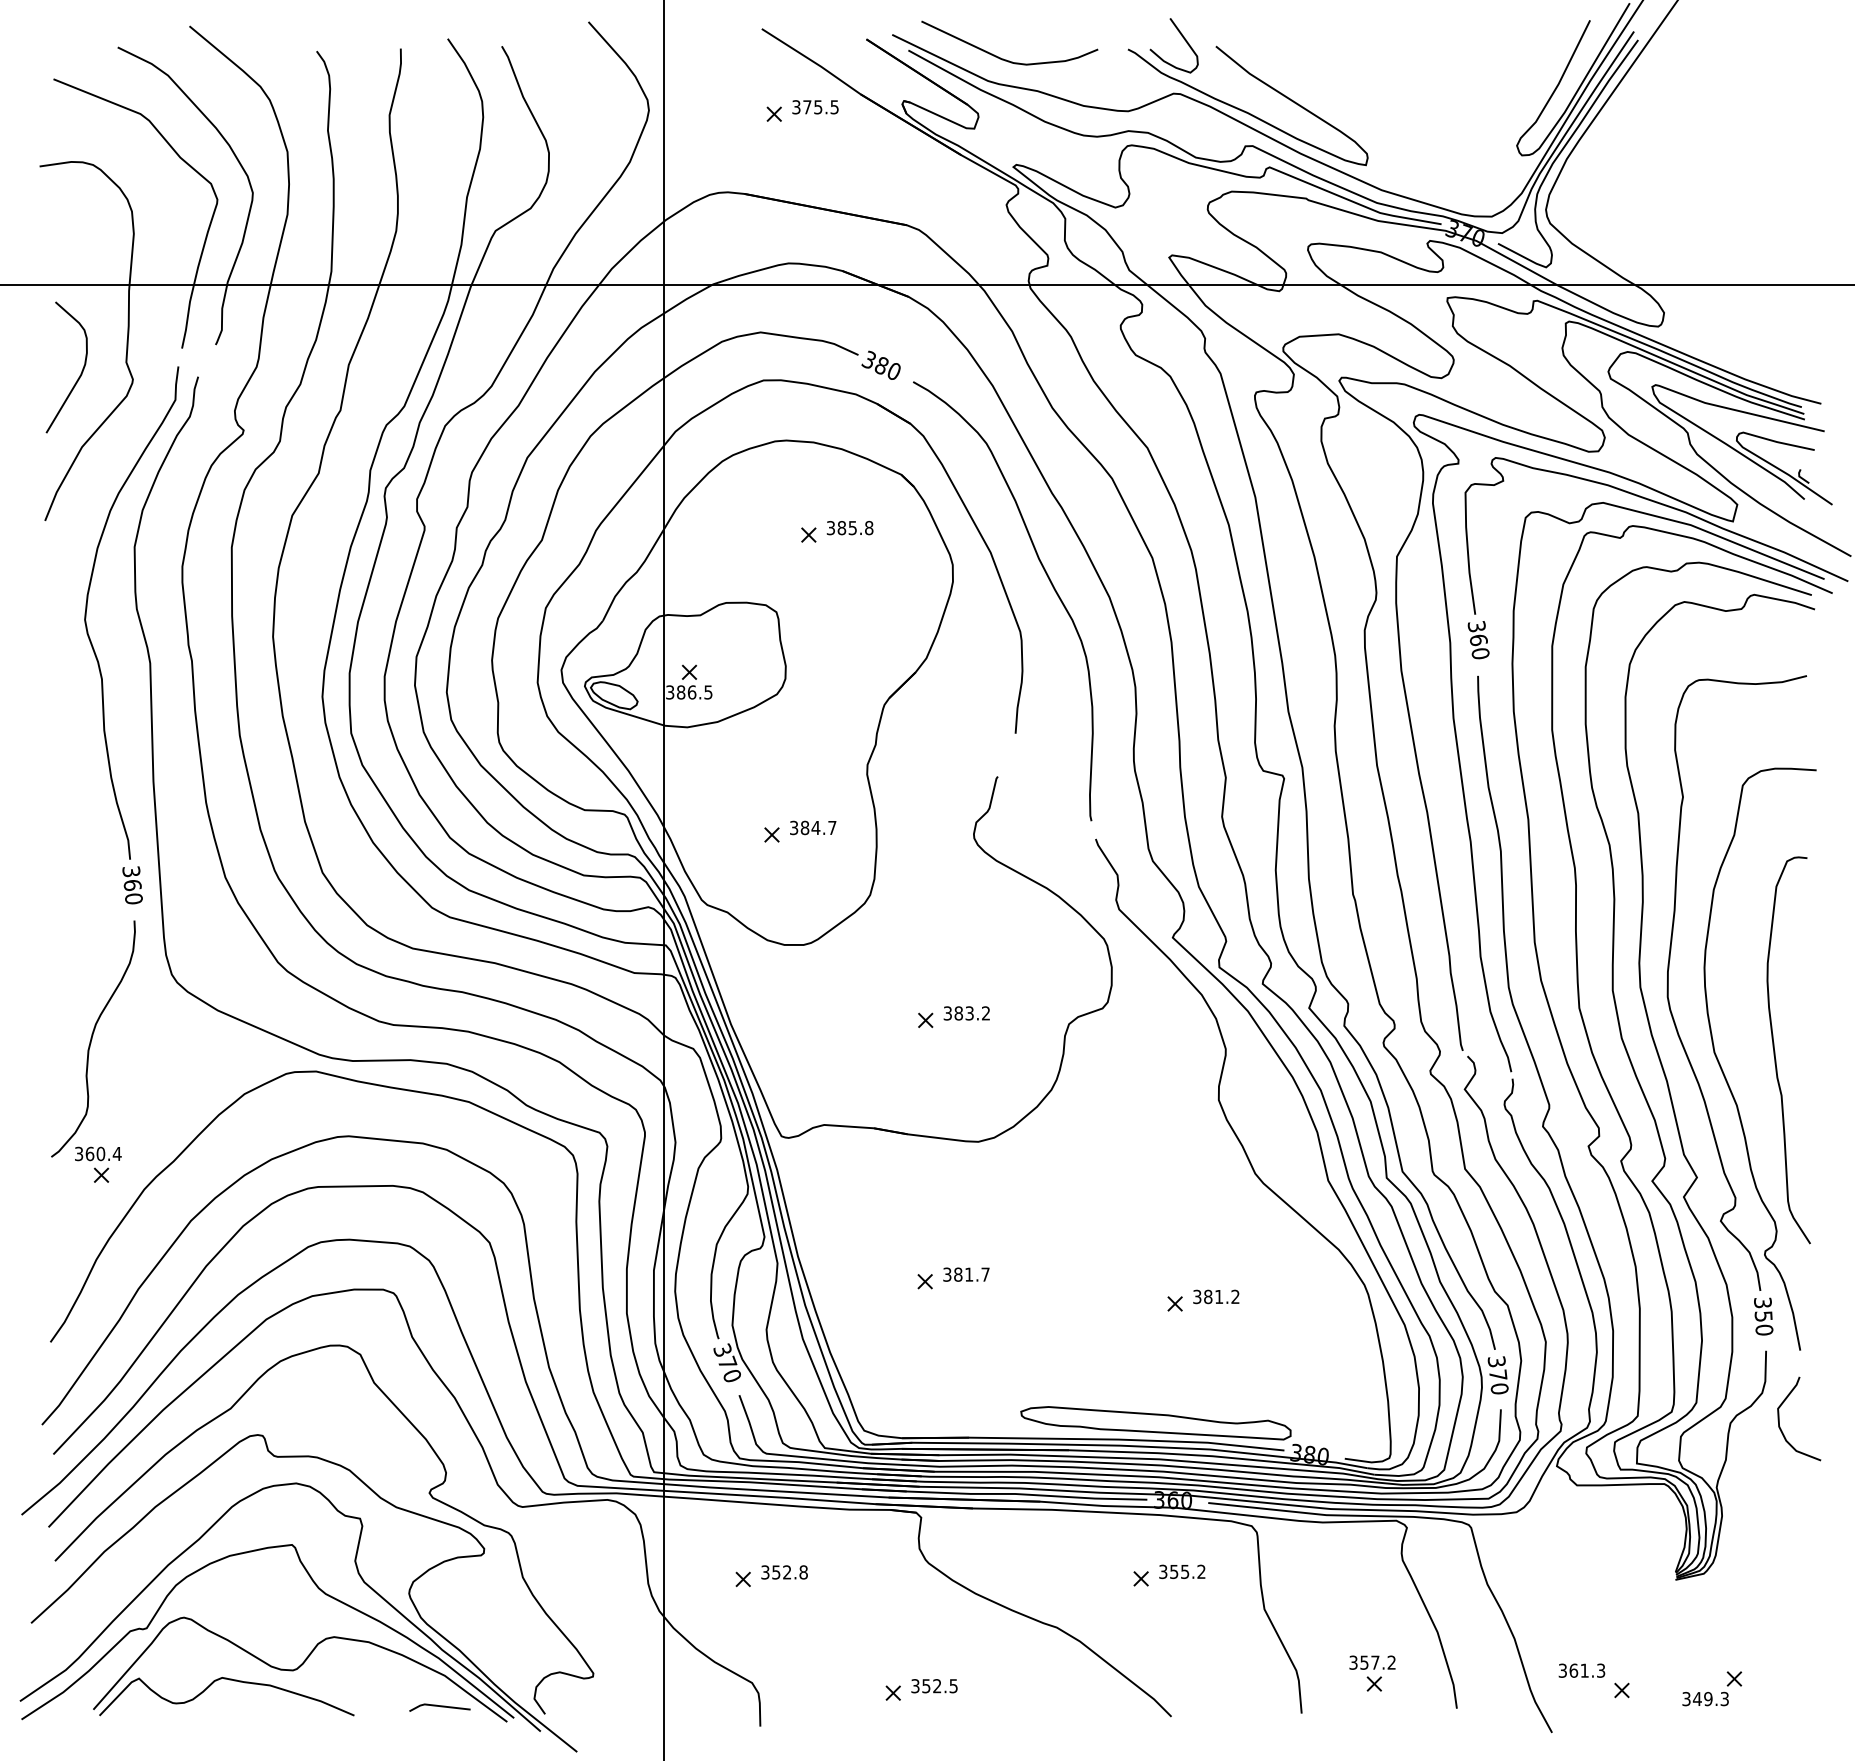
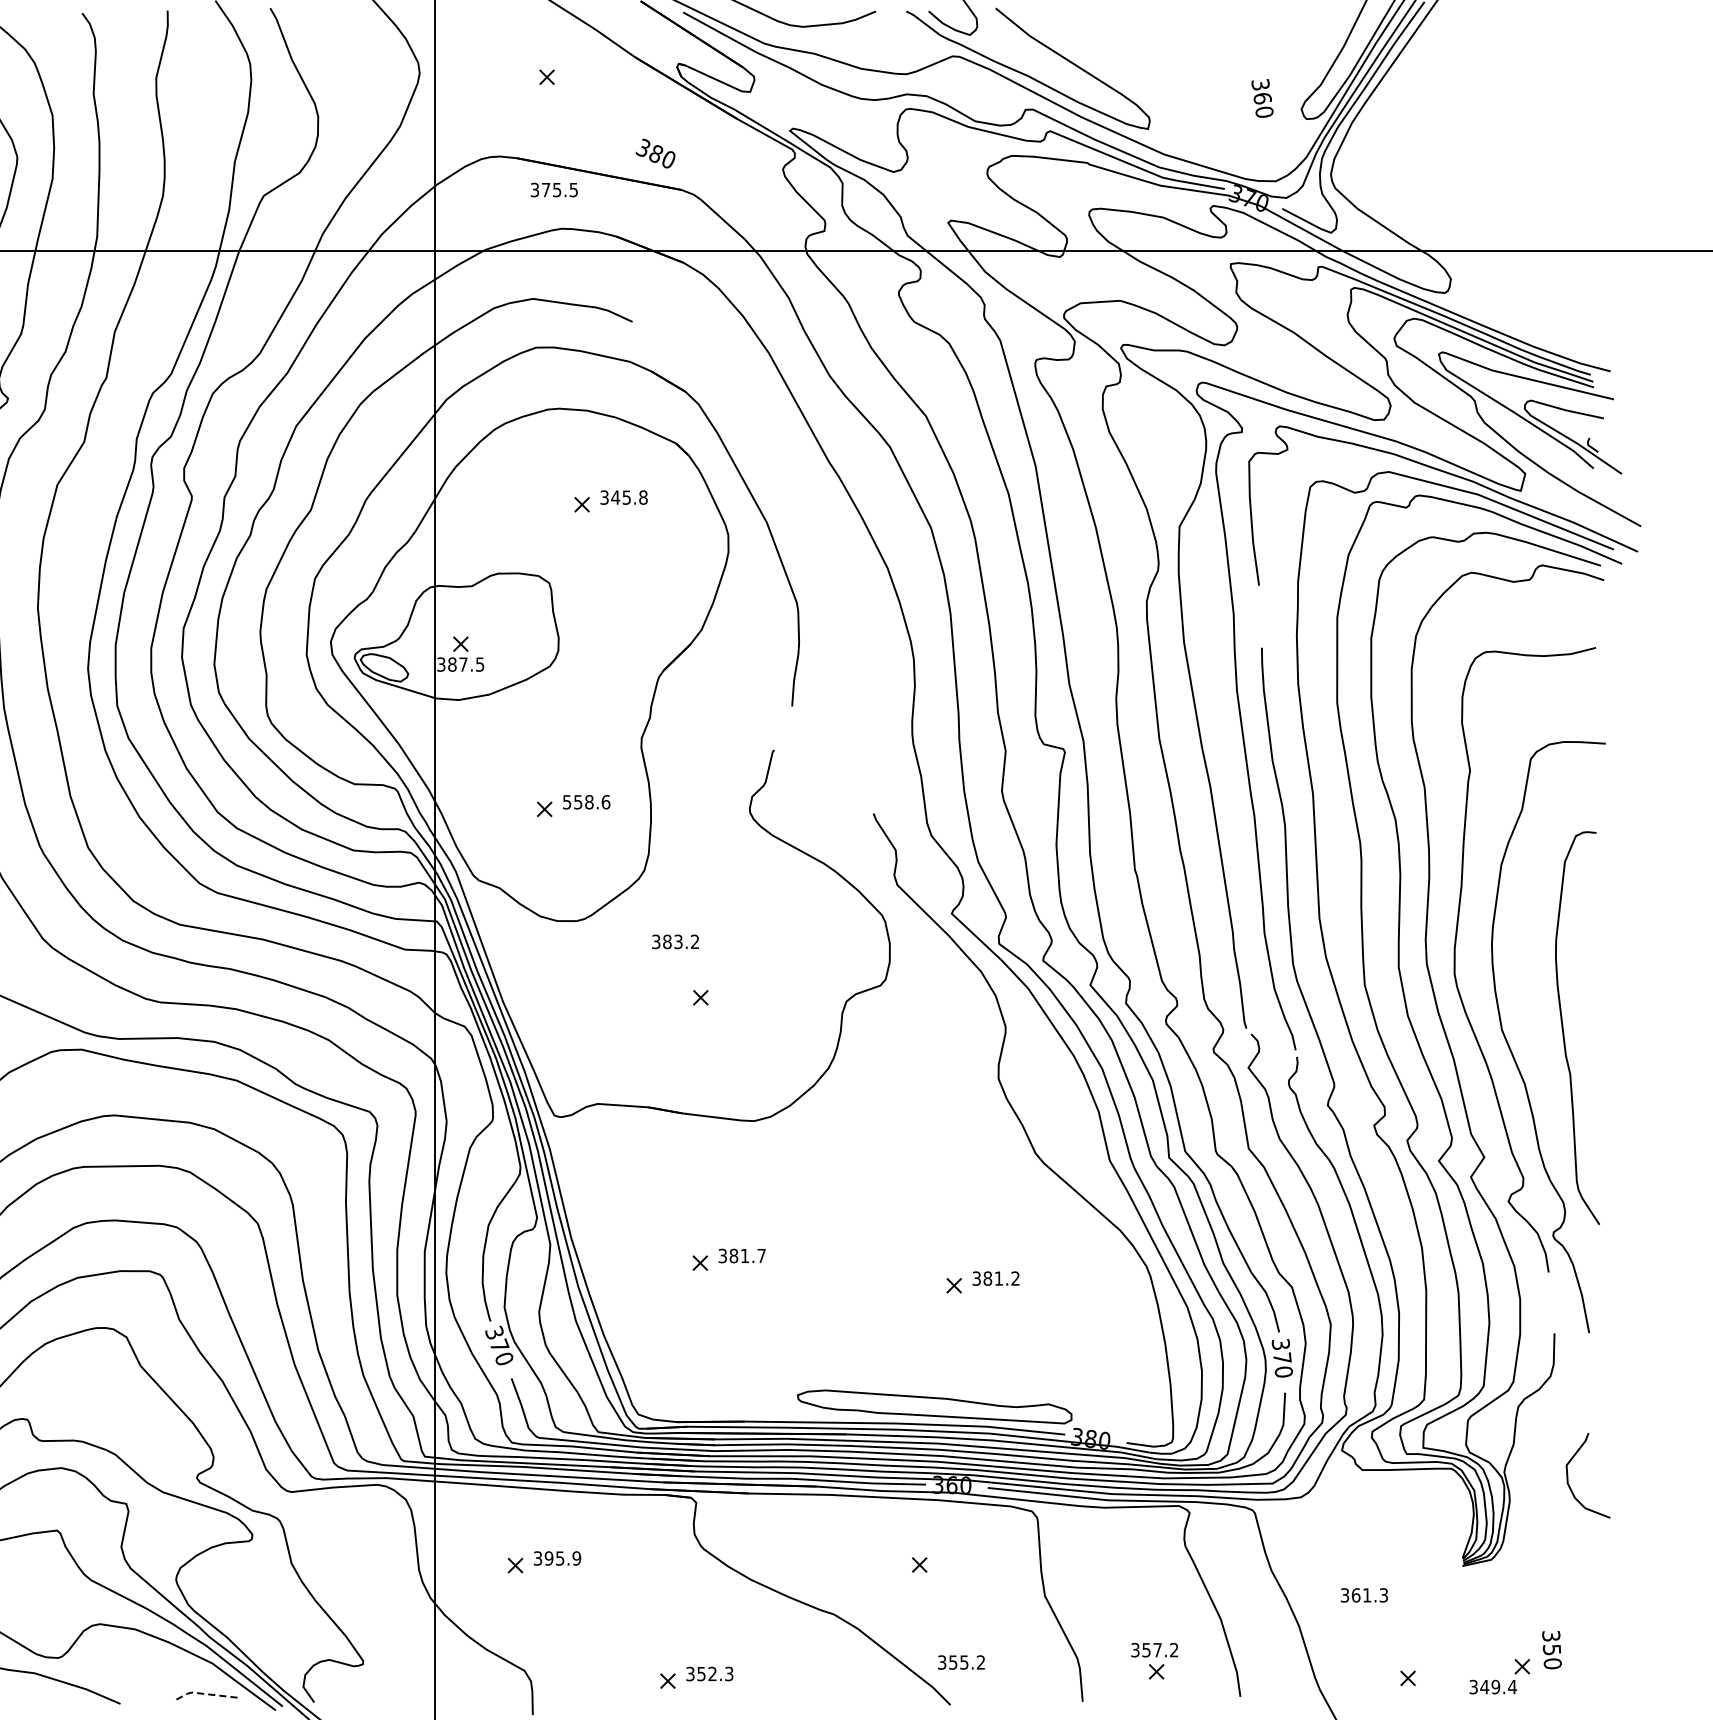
text: (815, 107) -> (554, 190), moved
text: (880, 364) -> (654, 152), moved
text: (841, 528) -> (615, 498), 385.8 -> 345.8
curve: (1048, 579) -> (825, 549), removed
text: (1478, 640) -> (1262, 98), moved
text: (691, 692) -> (462, 664), 386.5 -> 387.5
text: (813, 827) -> (586, 801), 384.7 -> 558.6
text: (966, 1013) -> (675, 941), moved
text: (1763, 1316) -> (1551, 1649), moved
curve: (1779, 1418) -> (1568, 1475), moved
text: (1182, 1571) -> (961, 1662), moved
text: (789, 1572) -> (562, 1558), 352.8 -> 395.9
text: (1581, 1670) -> (1363, 1595), moved
text: (953, 1685) -> (729, 1673), 352.5 -> 352.3
text: (1724, 1698) -> (1512, 1686), 349.3 -> 349.4
line: (438, 1705) -> (205, 1693), solid -> dashed

